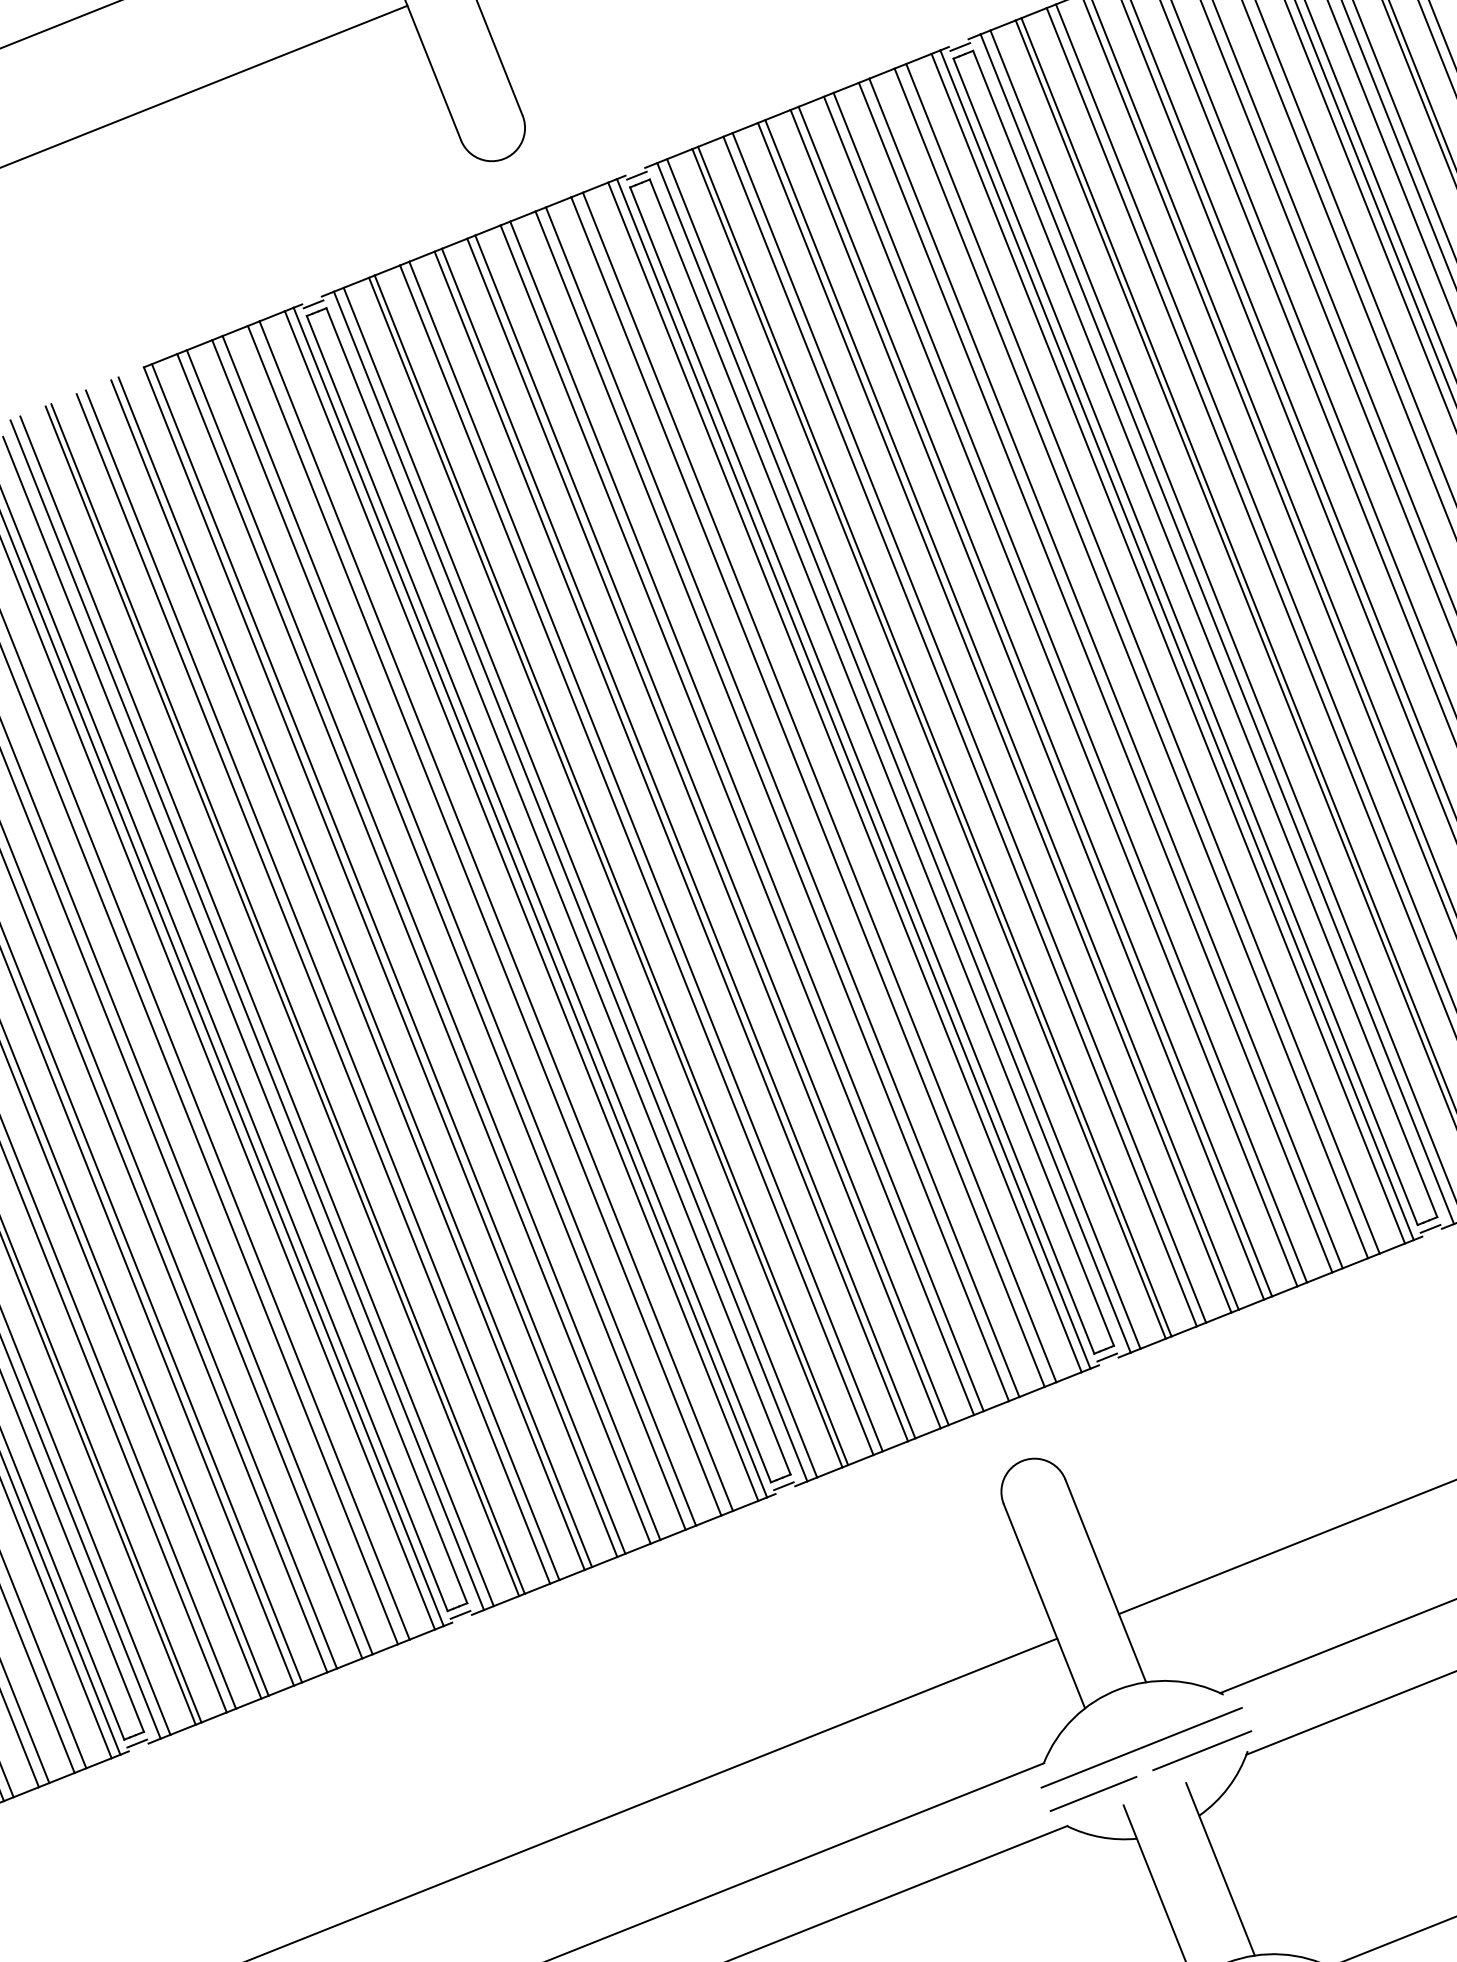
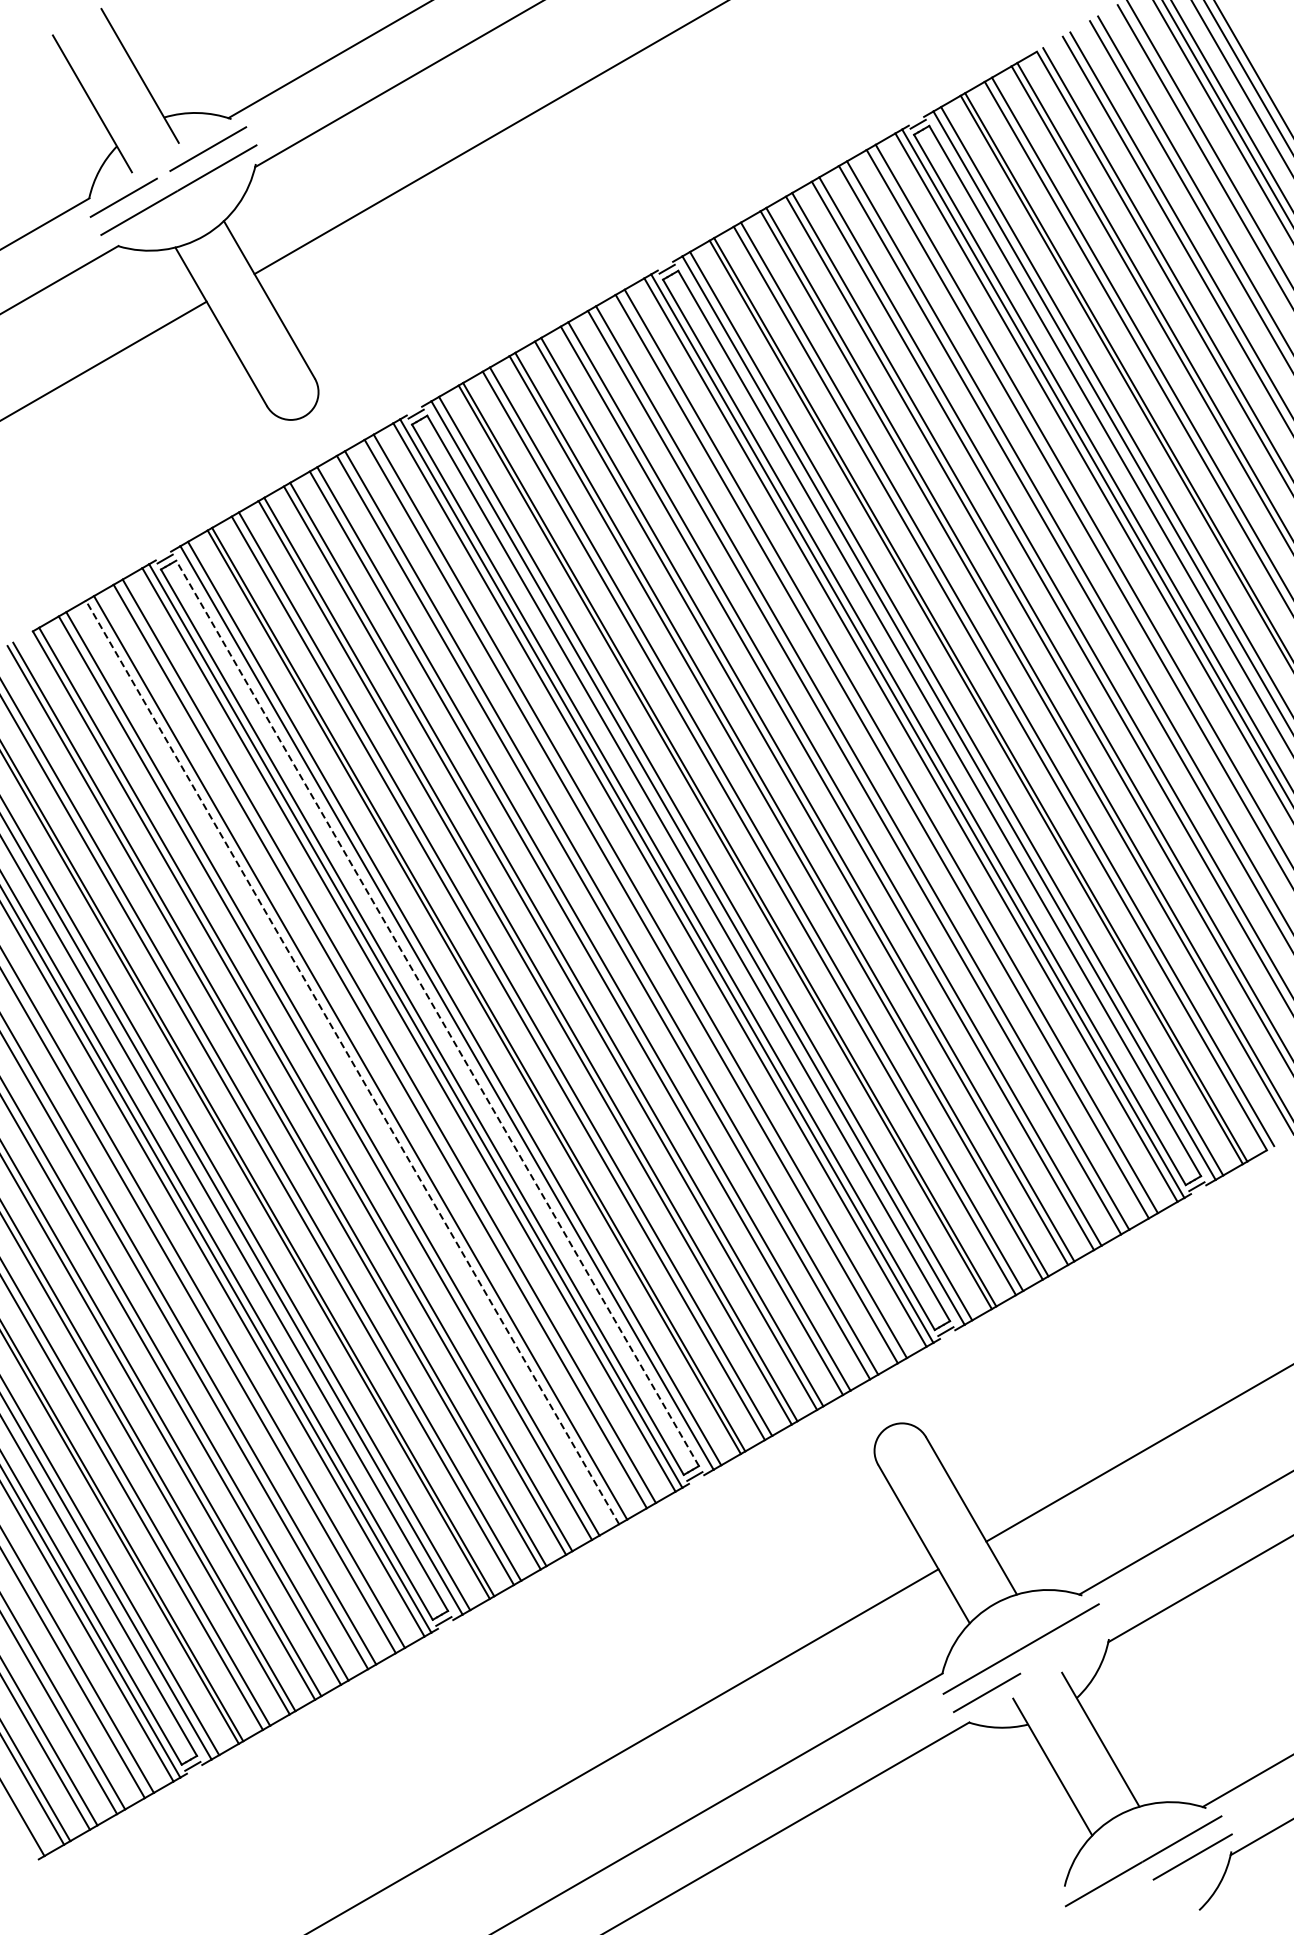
line: (558, 891) -> (437, 1013), solid -> dashed
line: (448, 934) -> (352, 1062), solid -> dashed
line: (1202, 1751) -> (1071, 1644), removed

